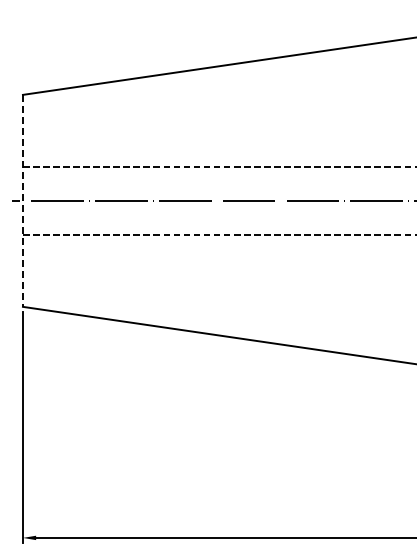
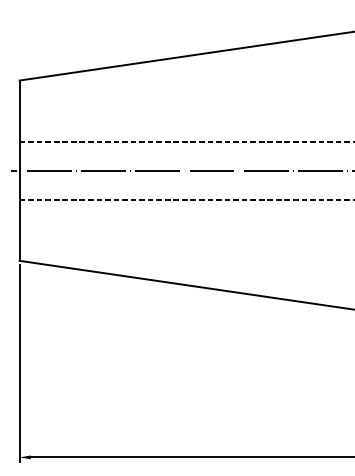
line: (22, 200) -> (19, 170), dashed -> solid

